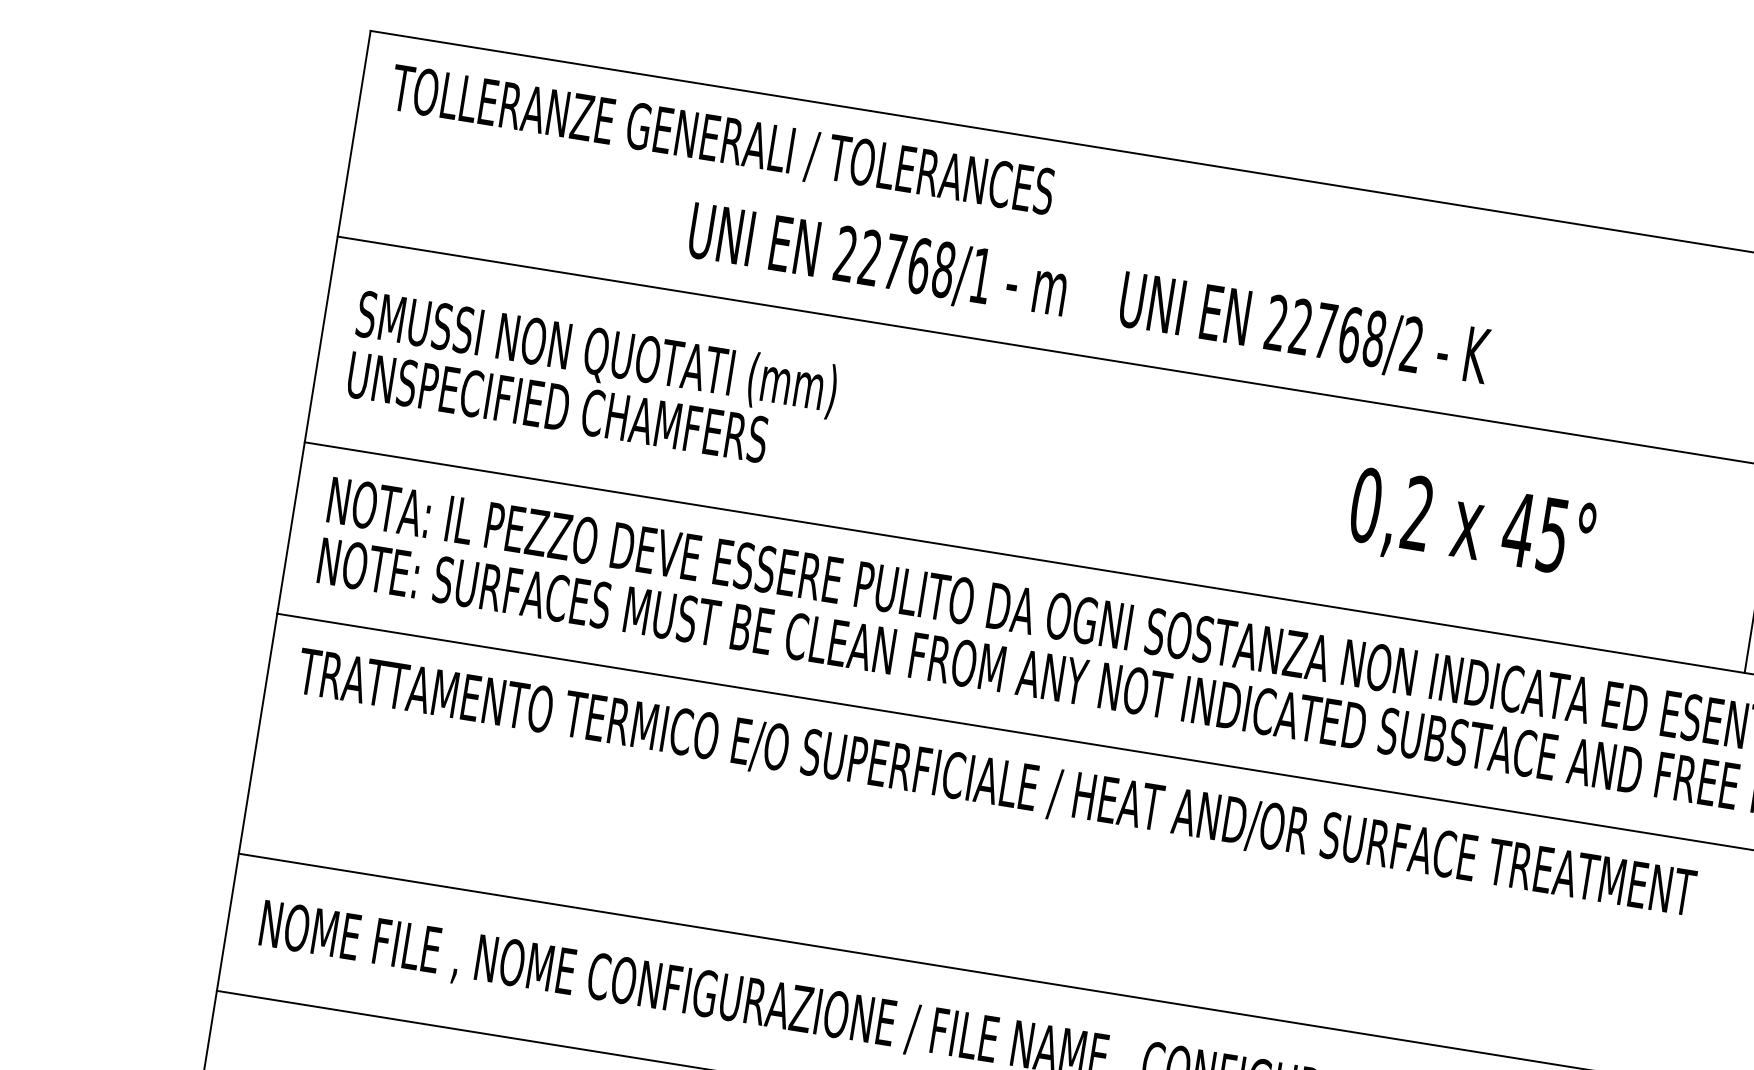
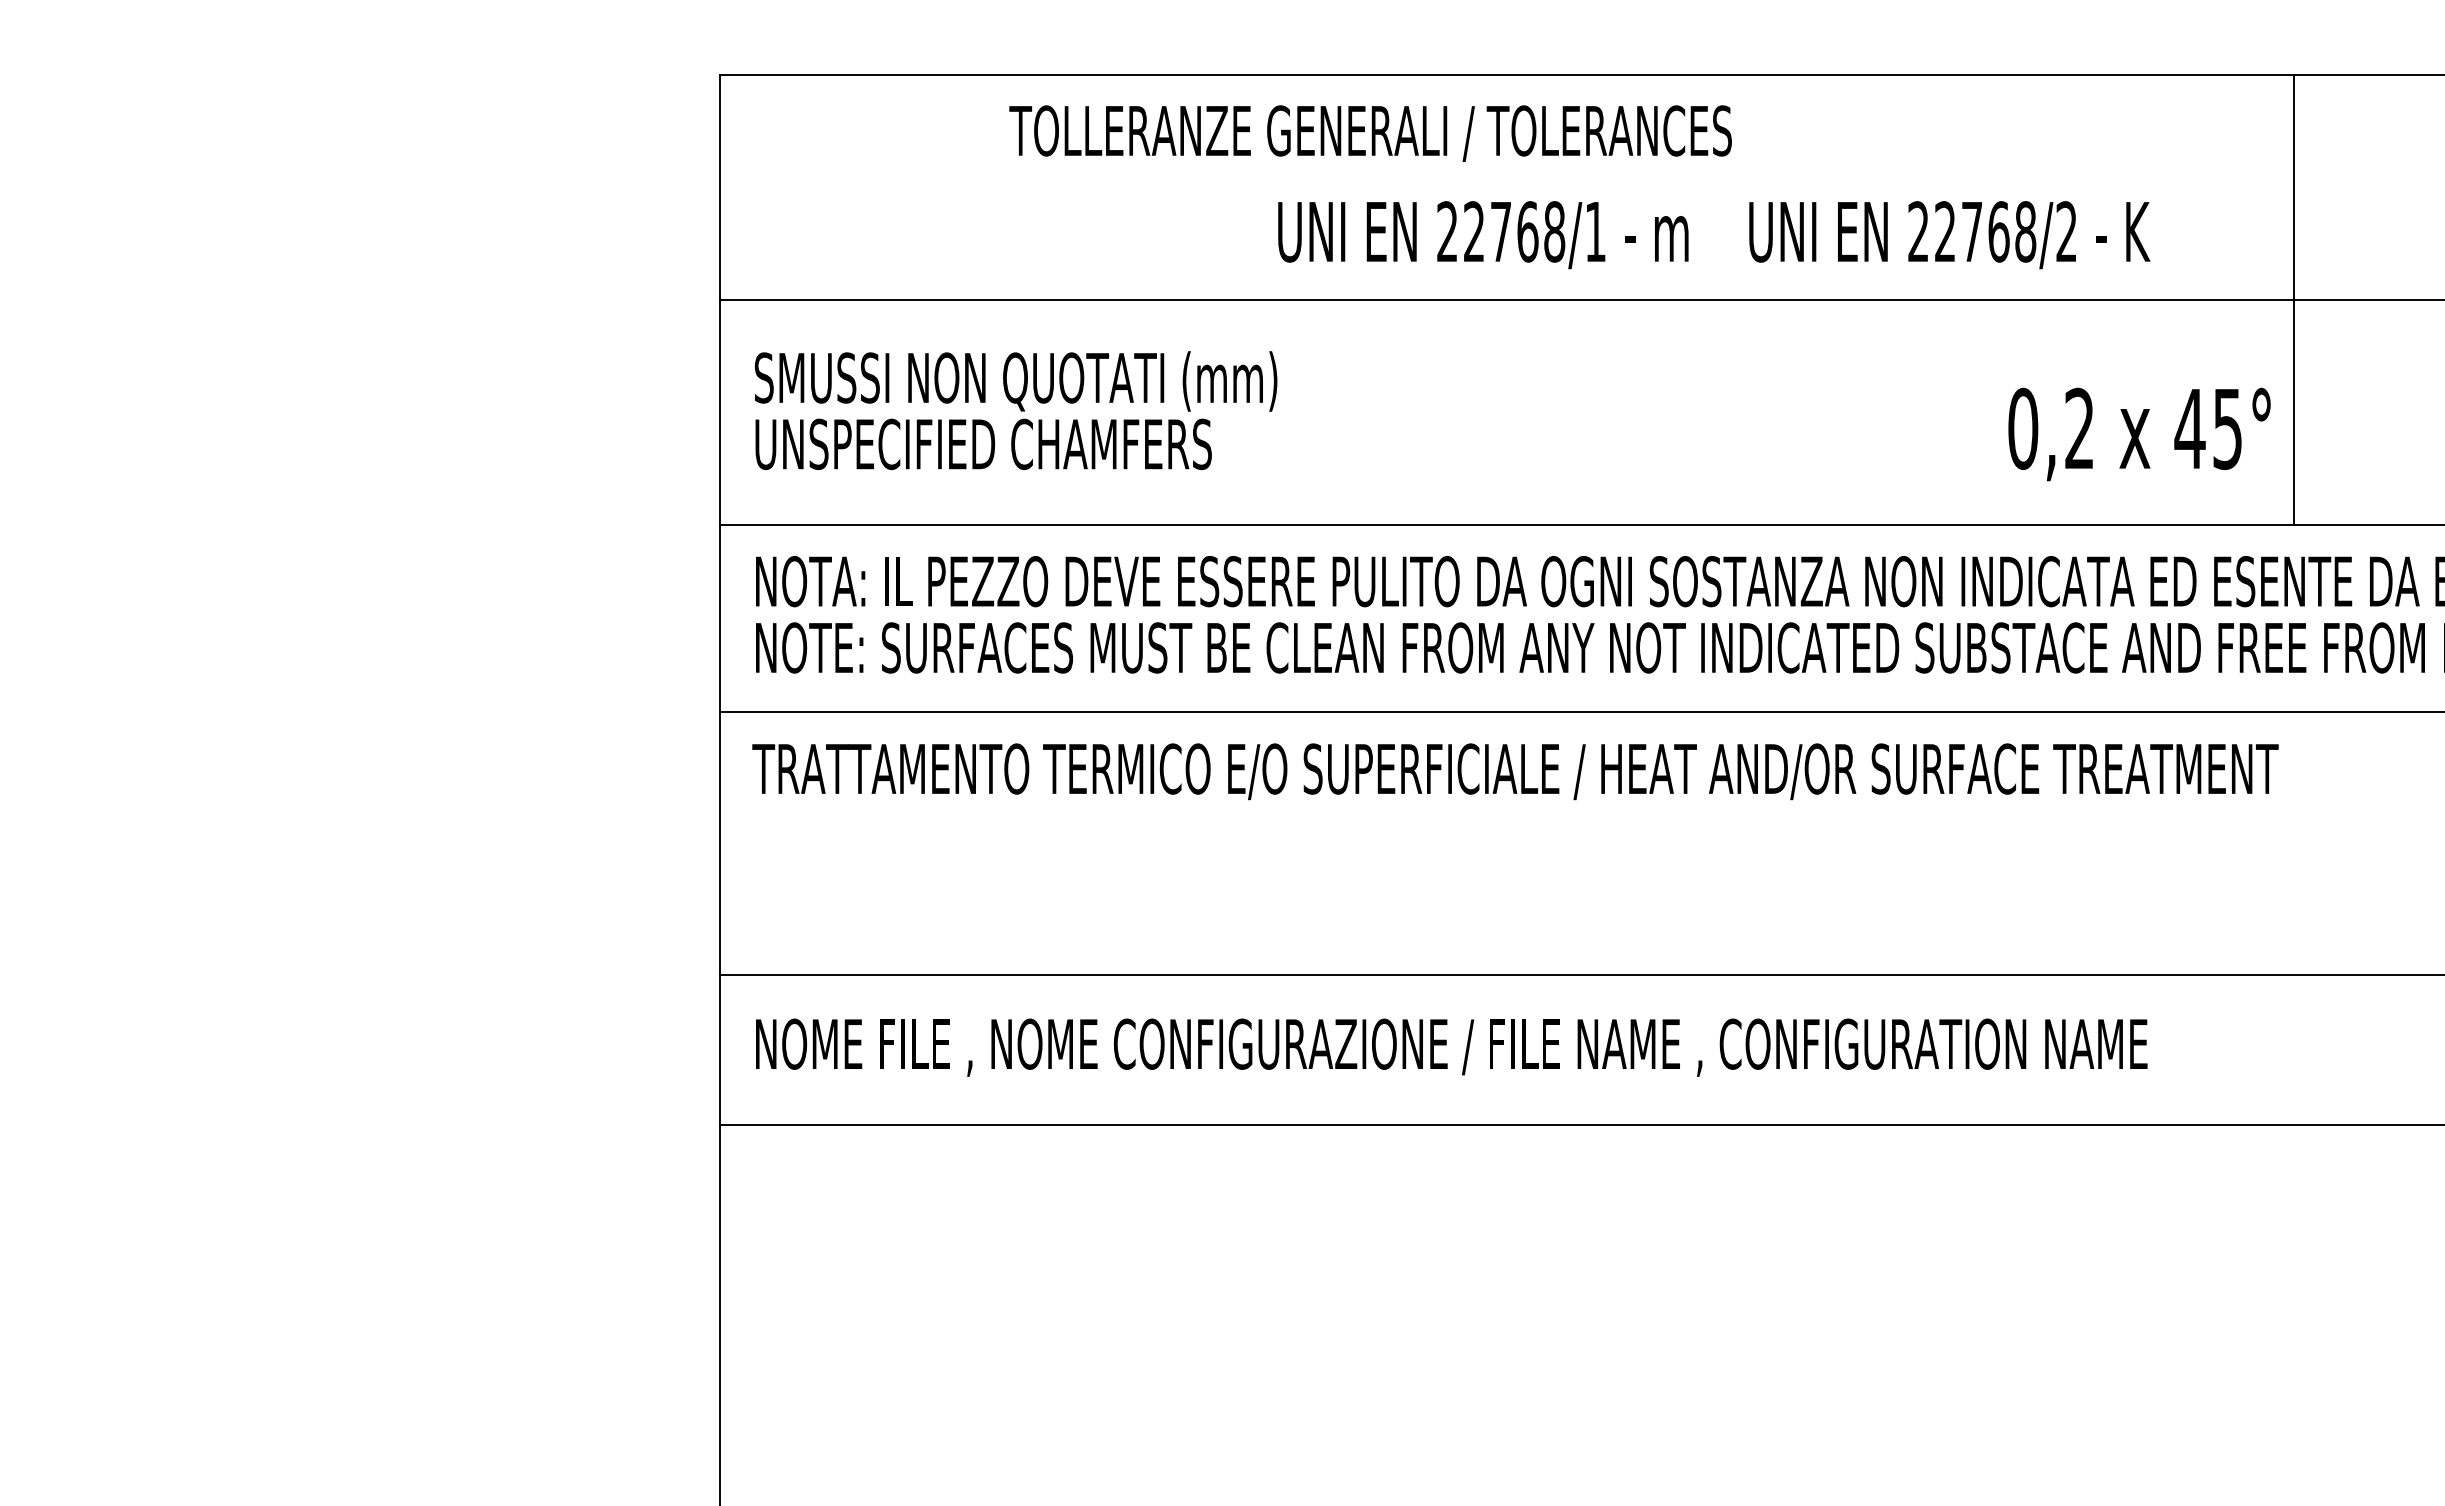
text: (722, 142) -> (1370, 133), moved
text: (1089, 296) -> (1714, 235), moved
text: (1471, 527) -> (2139, 434), moved

